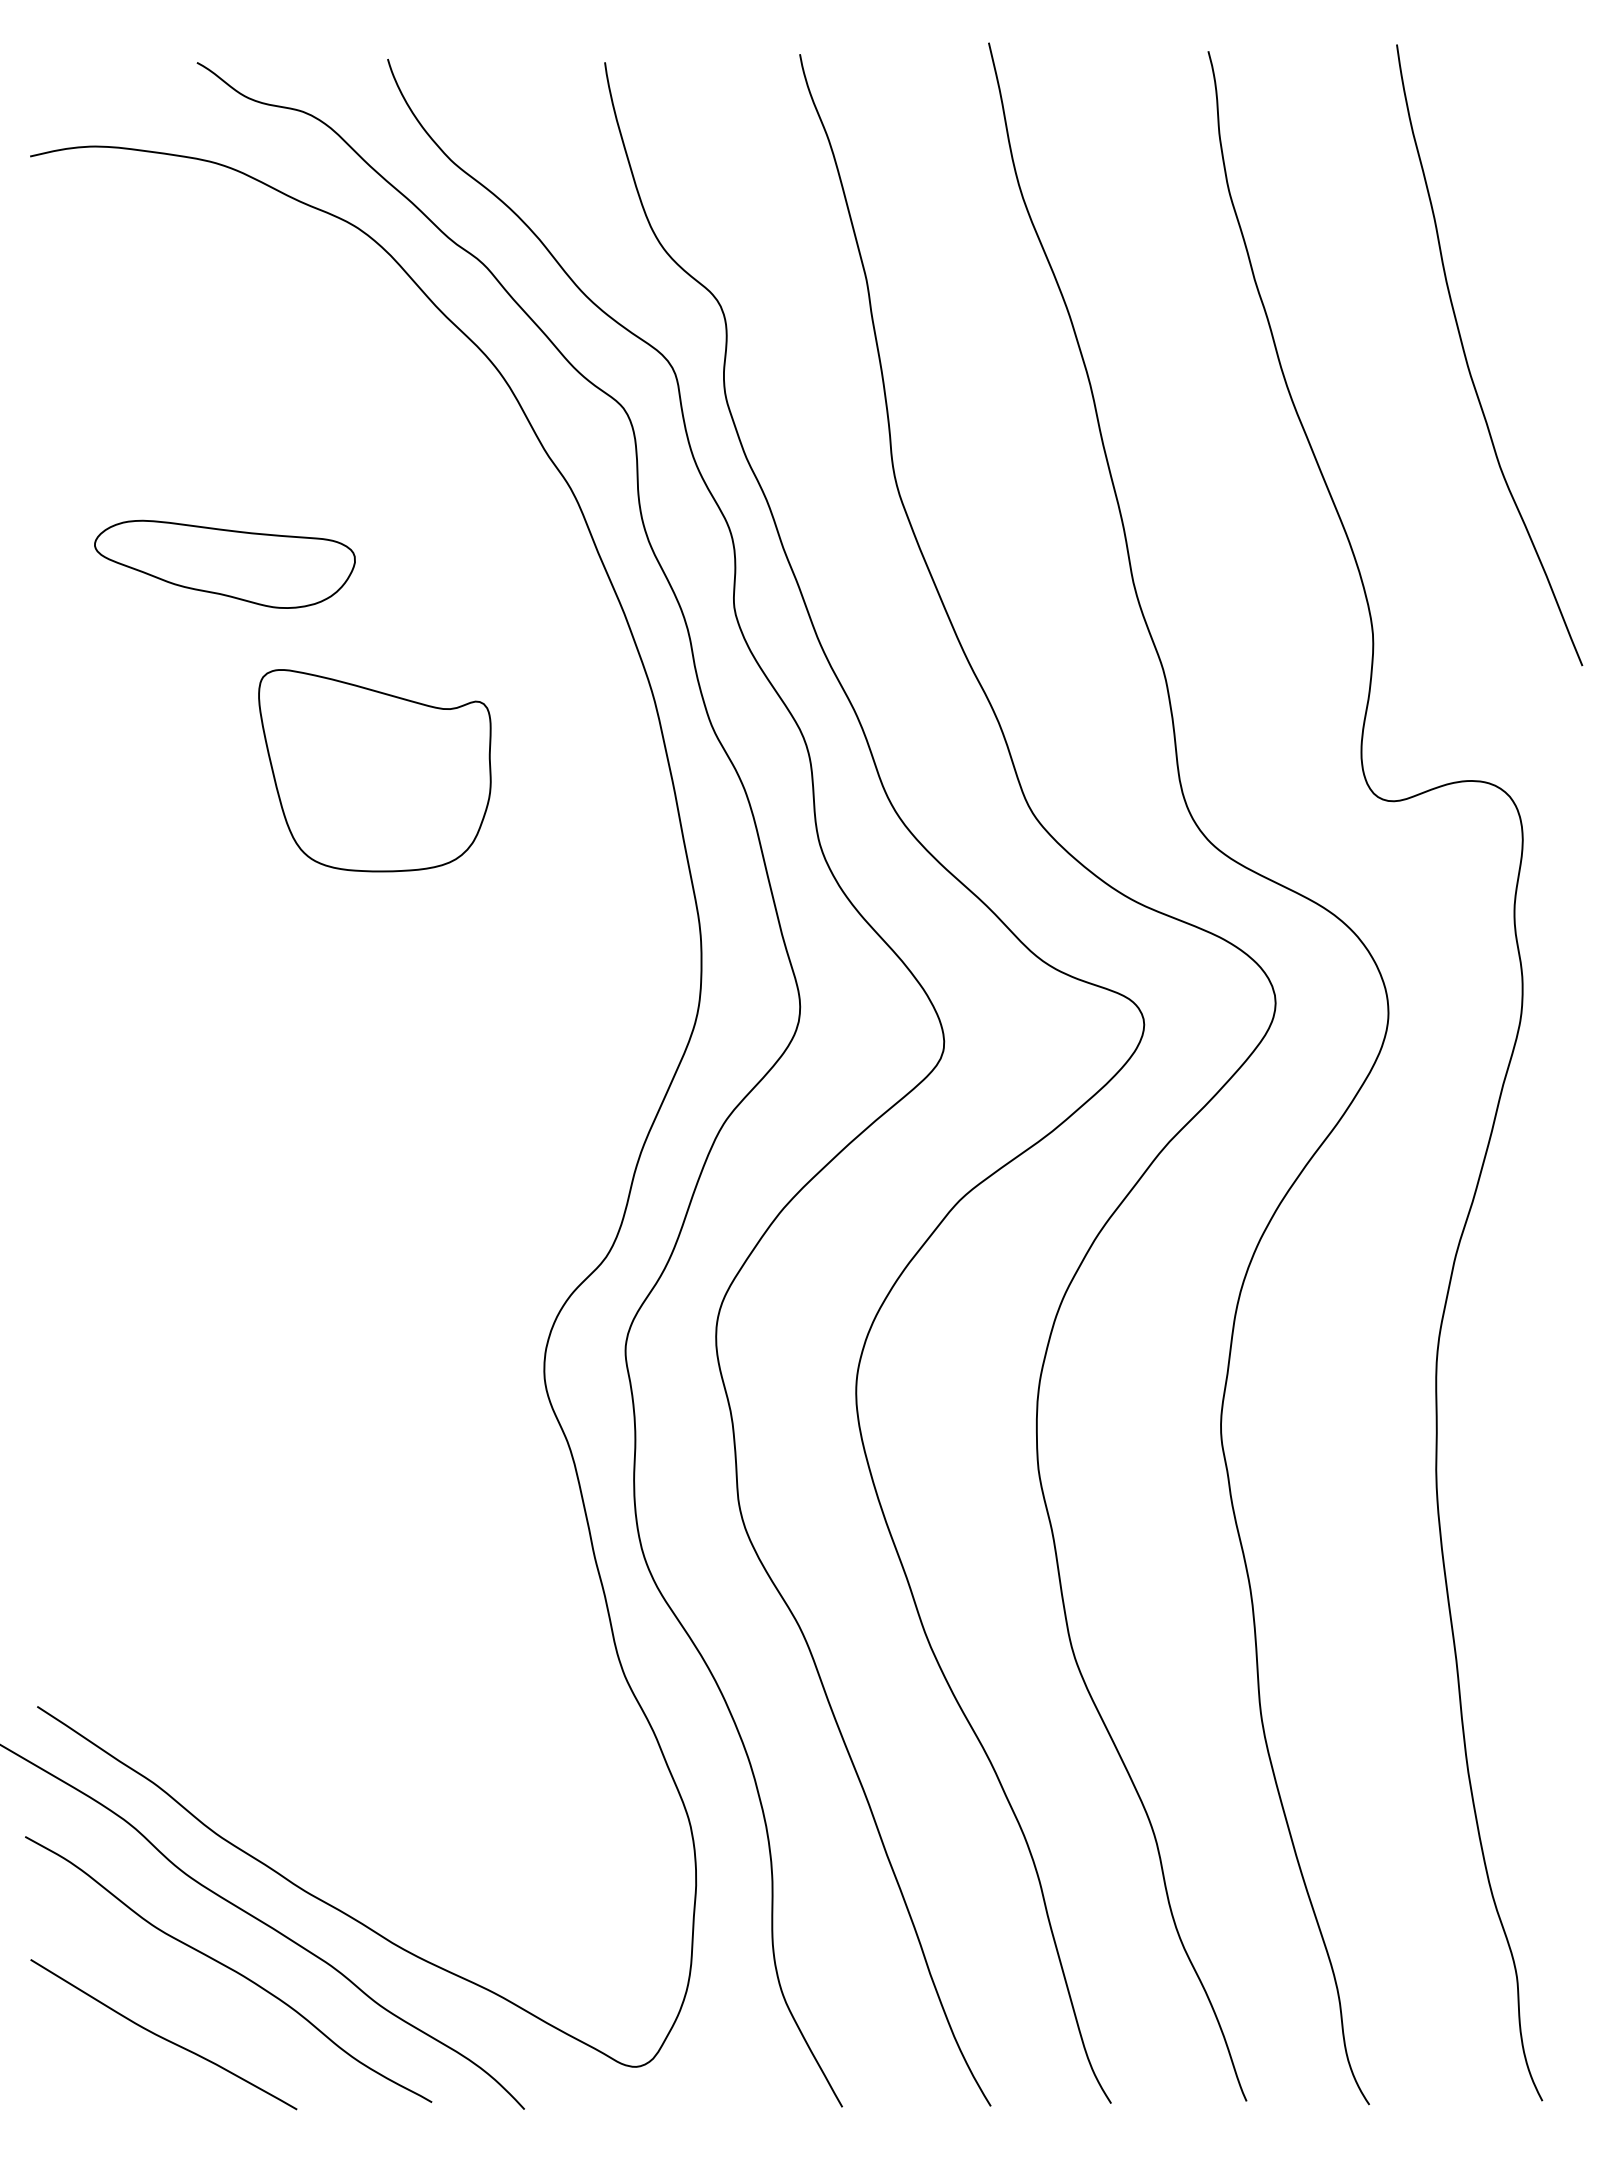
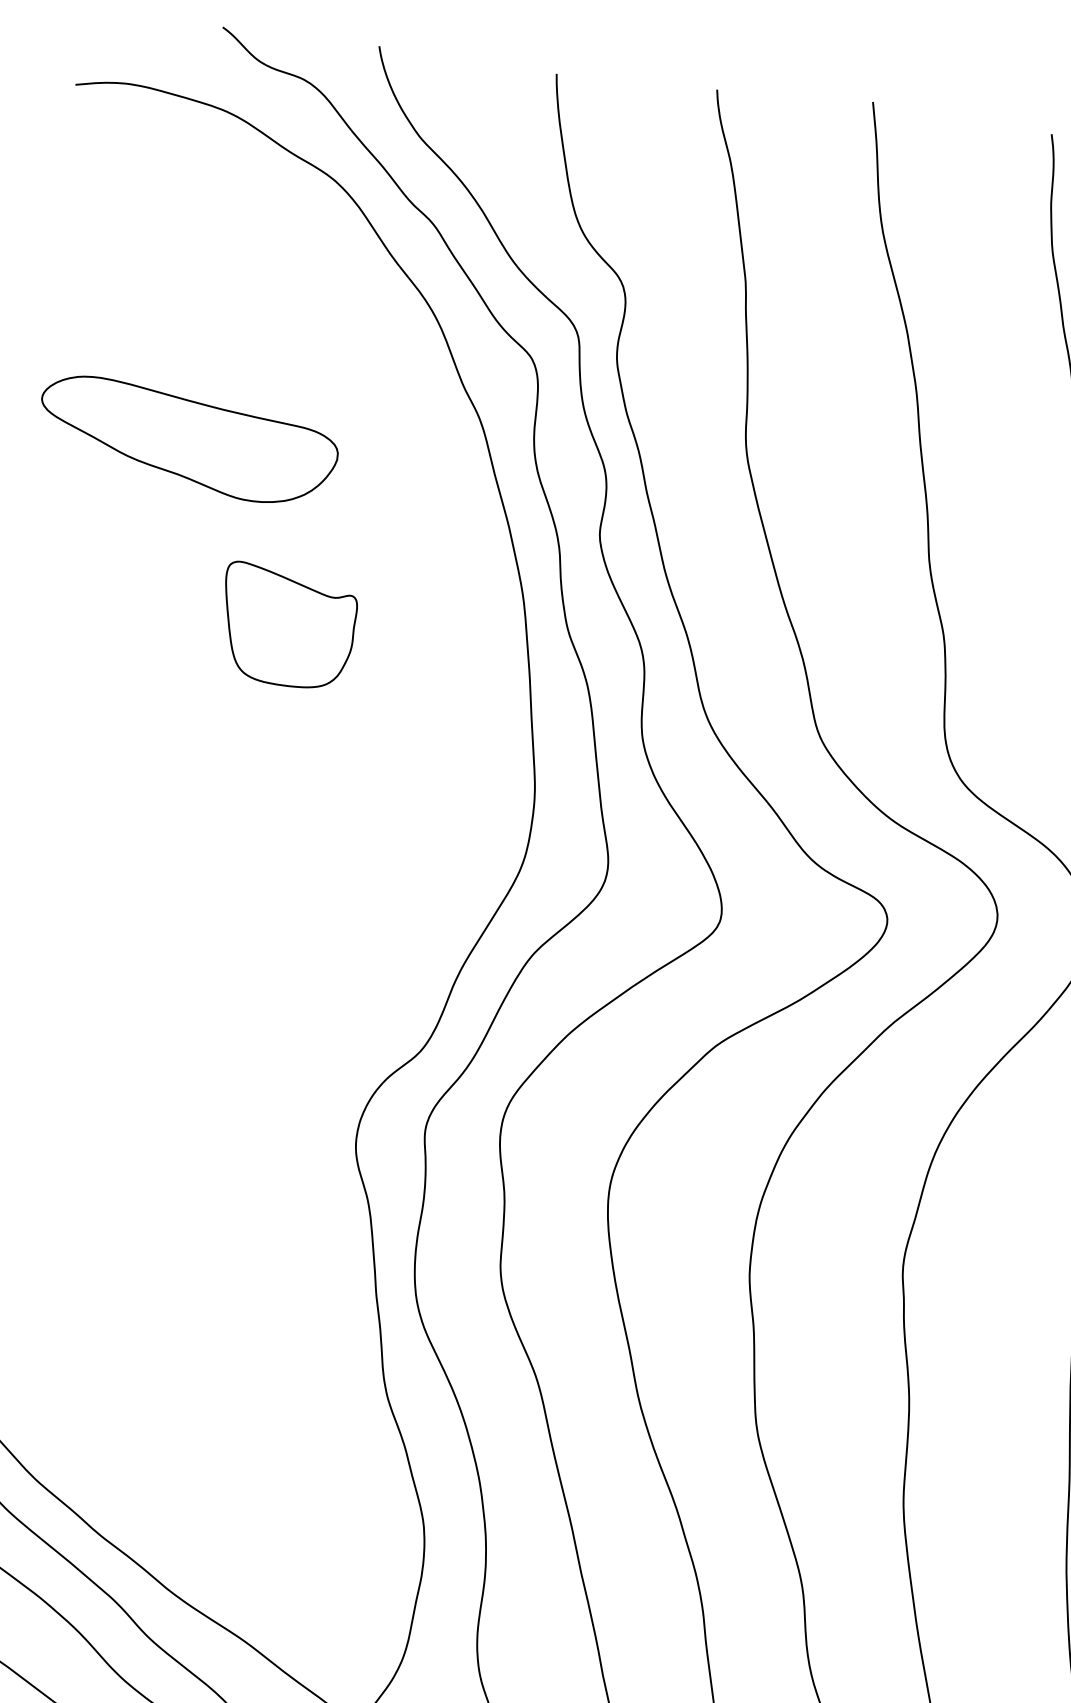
part: (224, 563) -> (187, 440), size x1.4
part: (374, 770) -> (286, 626), size x0.7

